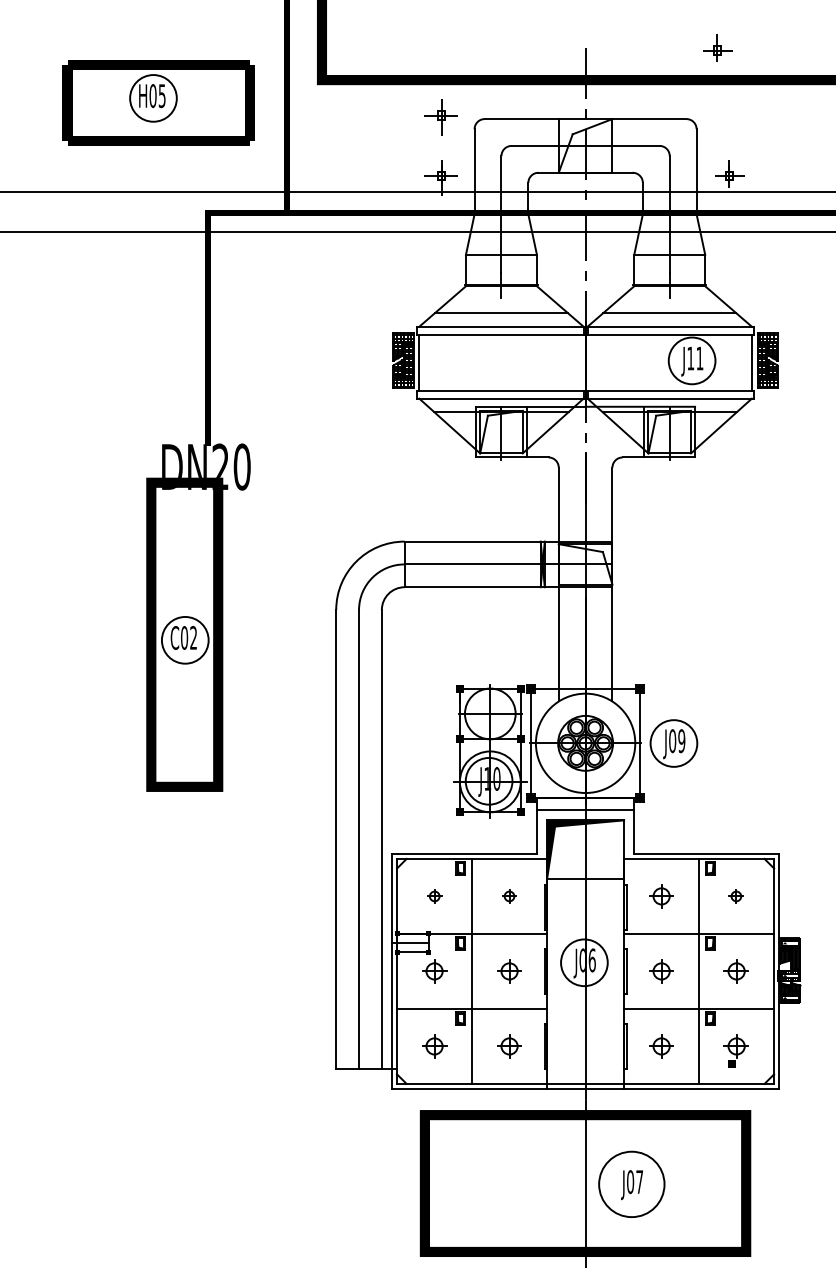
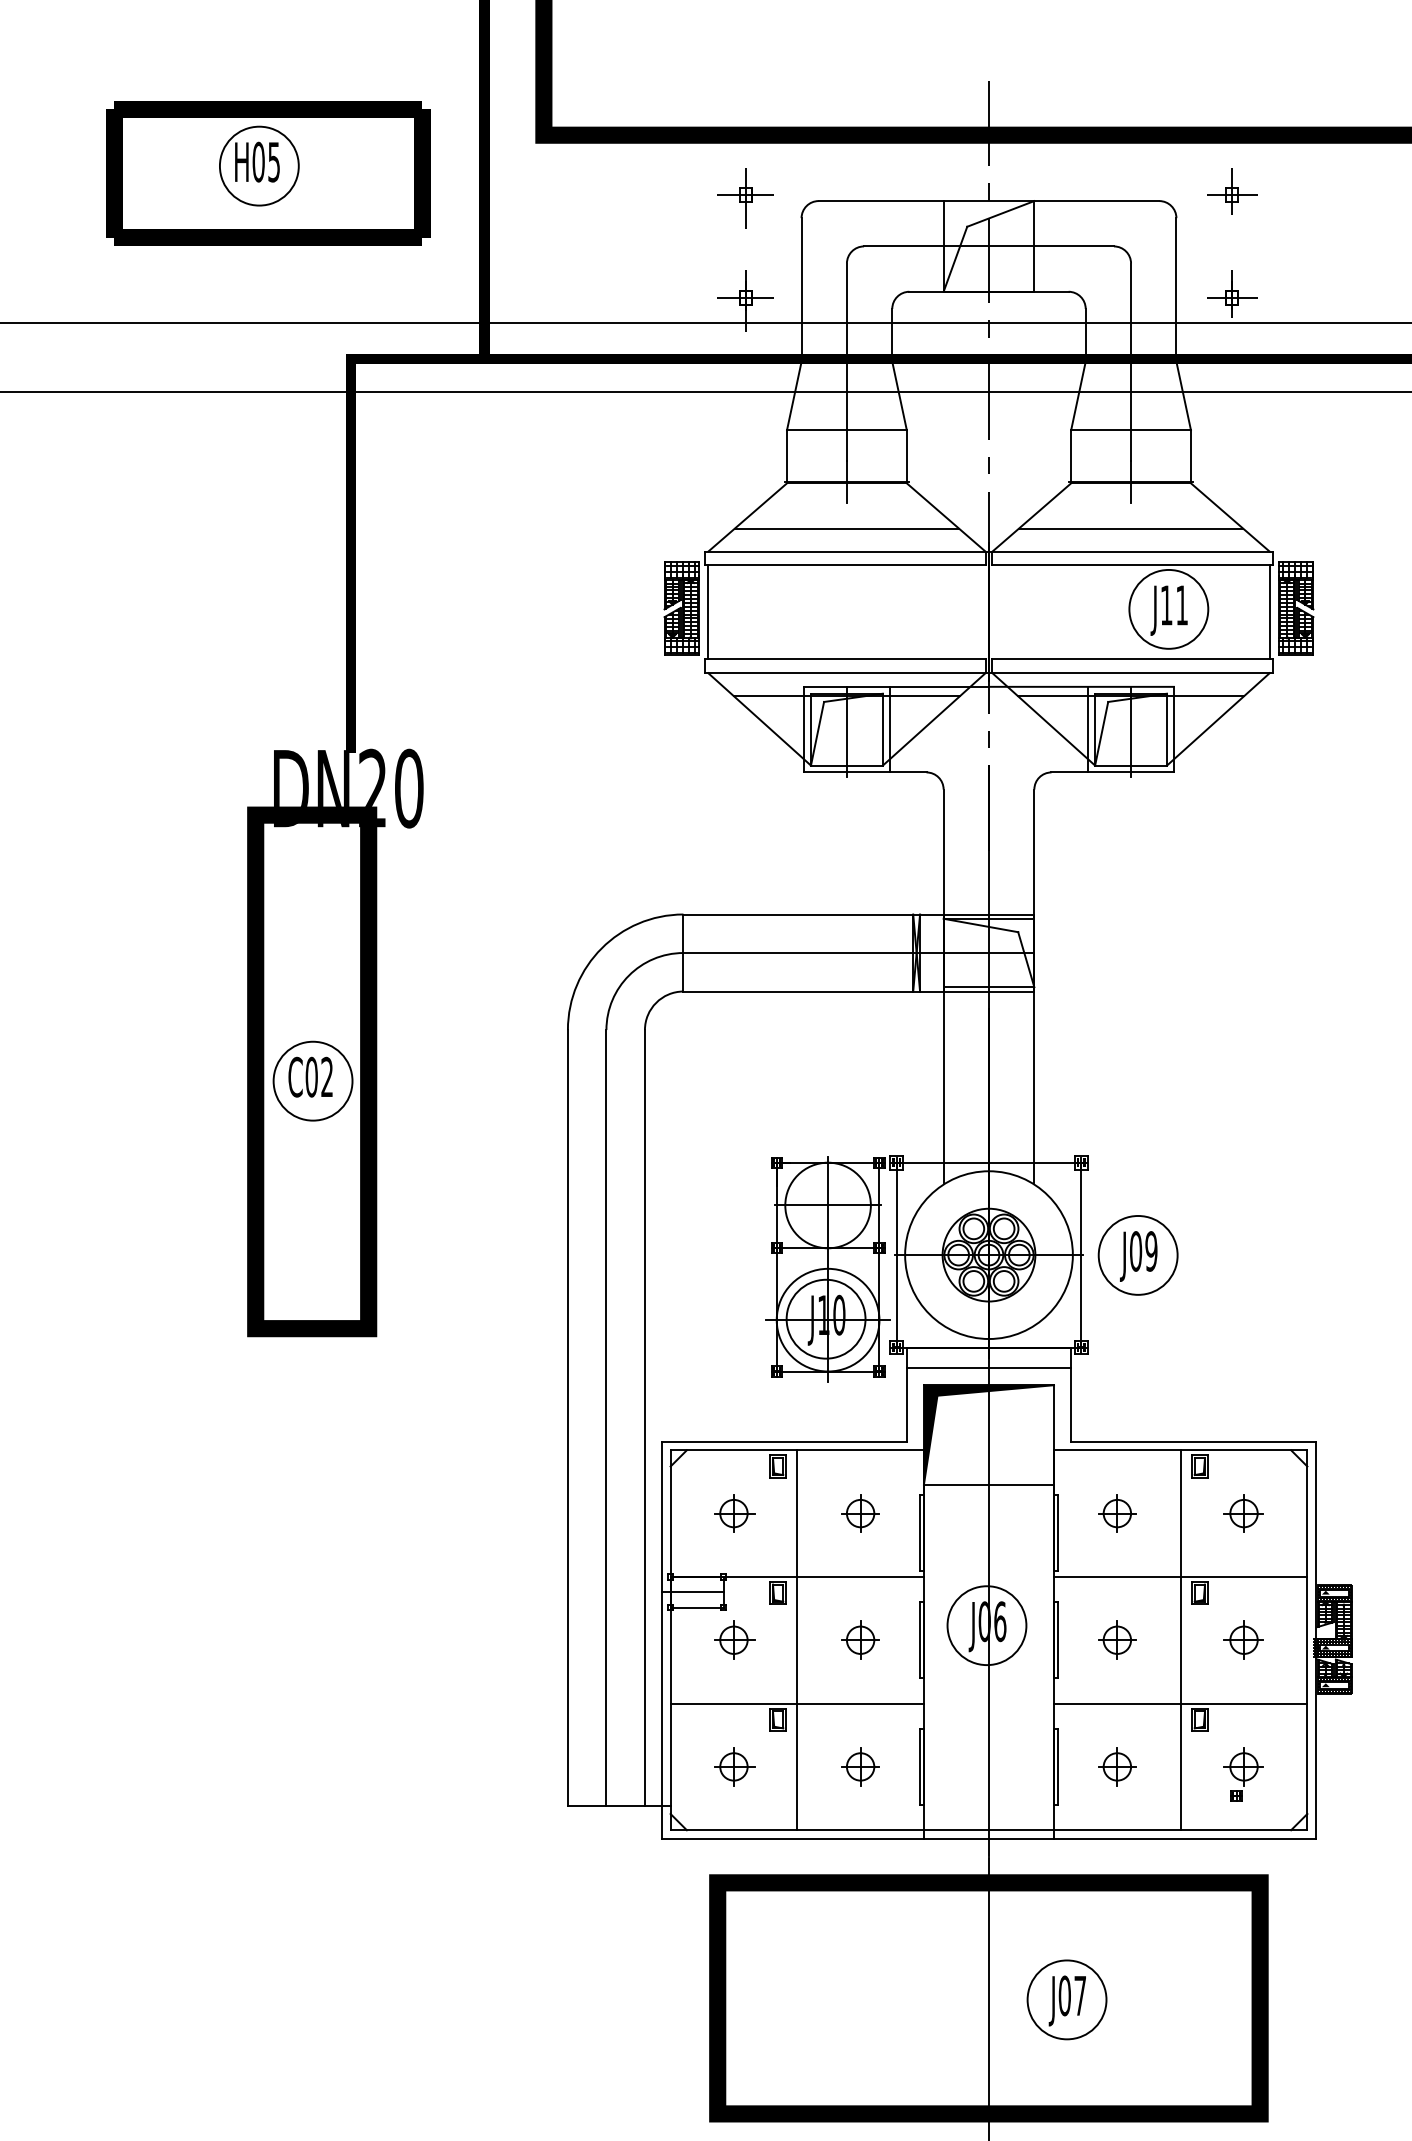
part: (717, 47) -> (1231, 189), moved
part: (434, 896) -> (733, 1513), size x1.67
part: (509, 896) -> (860, 1513), size x1.67
part: (735, 896) -> (1242, 1513), size x1.67
circle: (631, 1184) -> (1066, 2000), size x0.71

